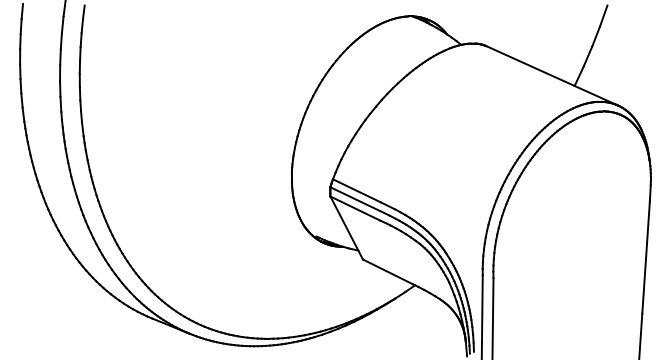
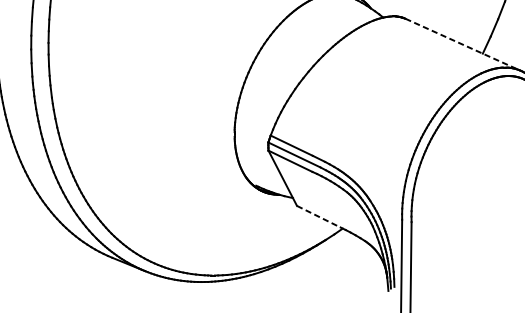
line: (551, 75) -> (462, 44), solid -> dashed
line: (387, 271) -> (318, 216), solid -> dashed

